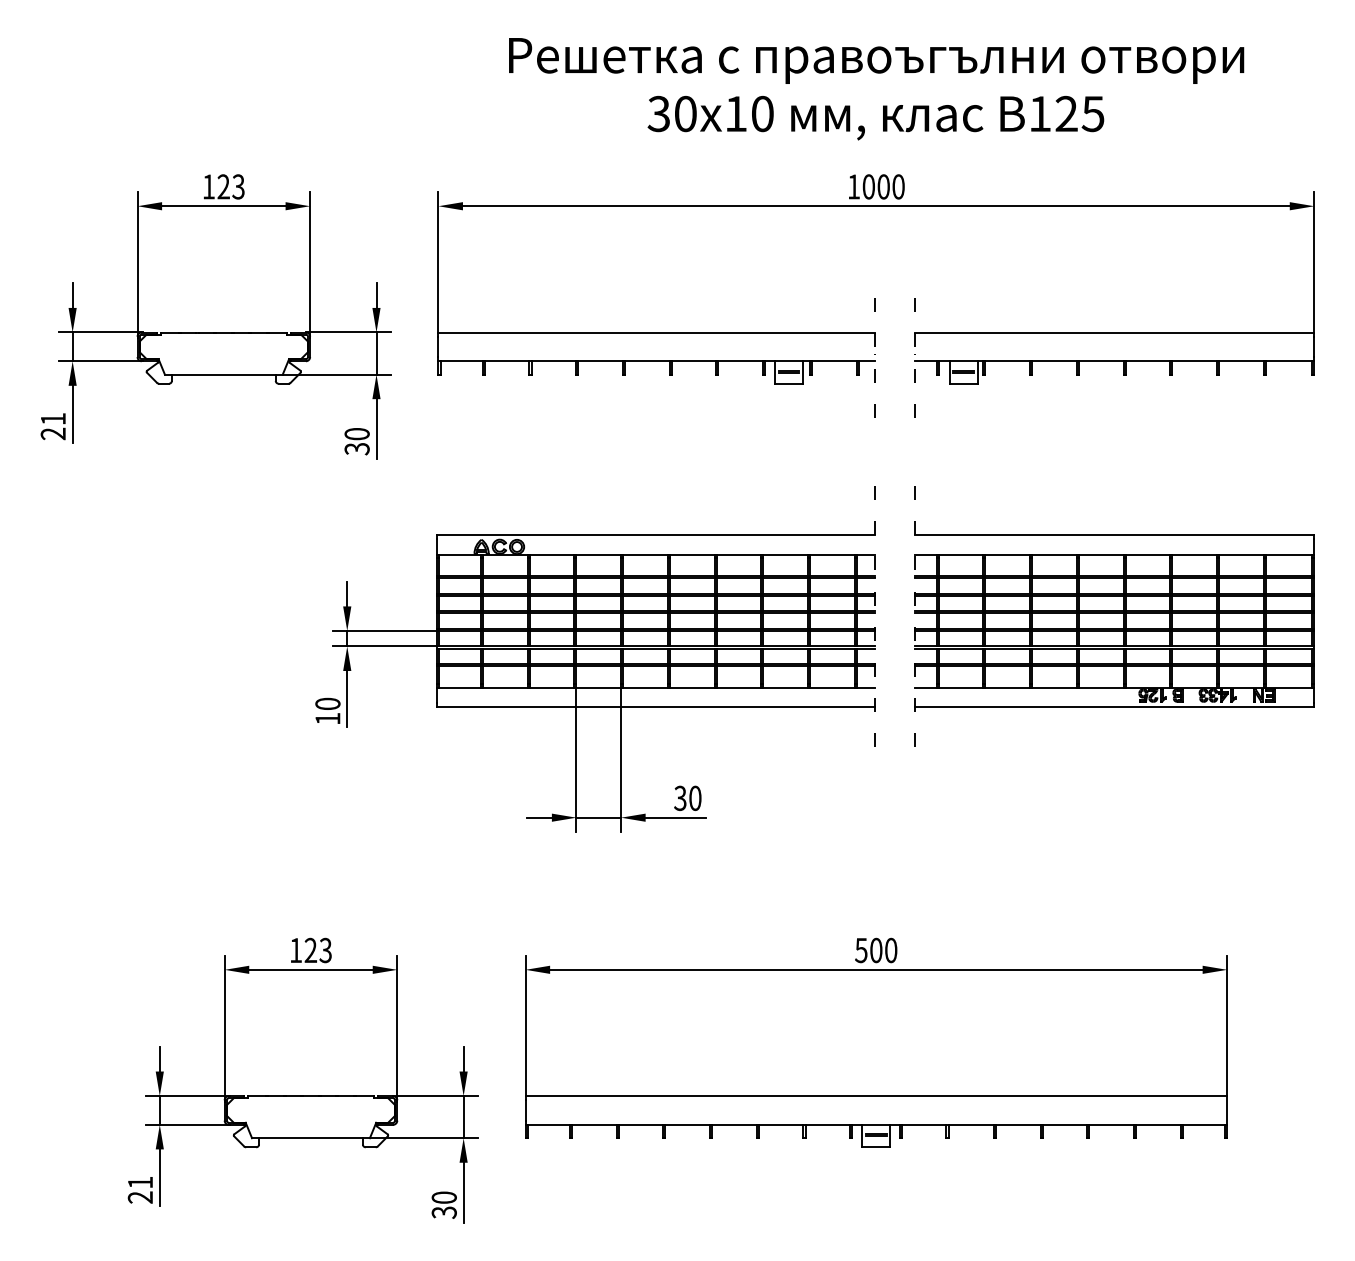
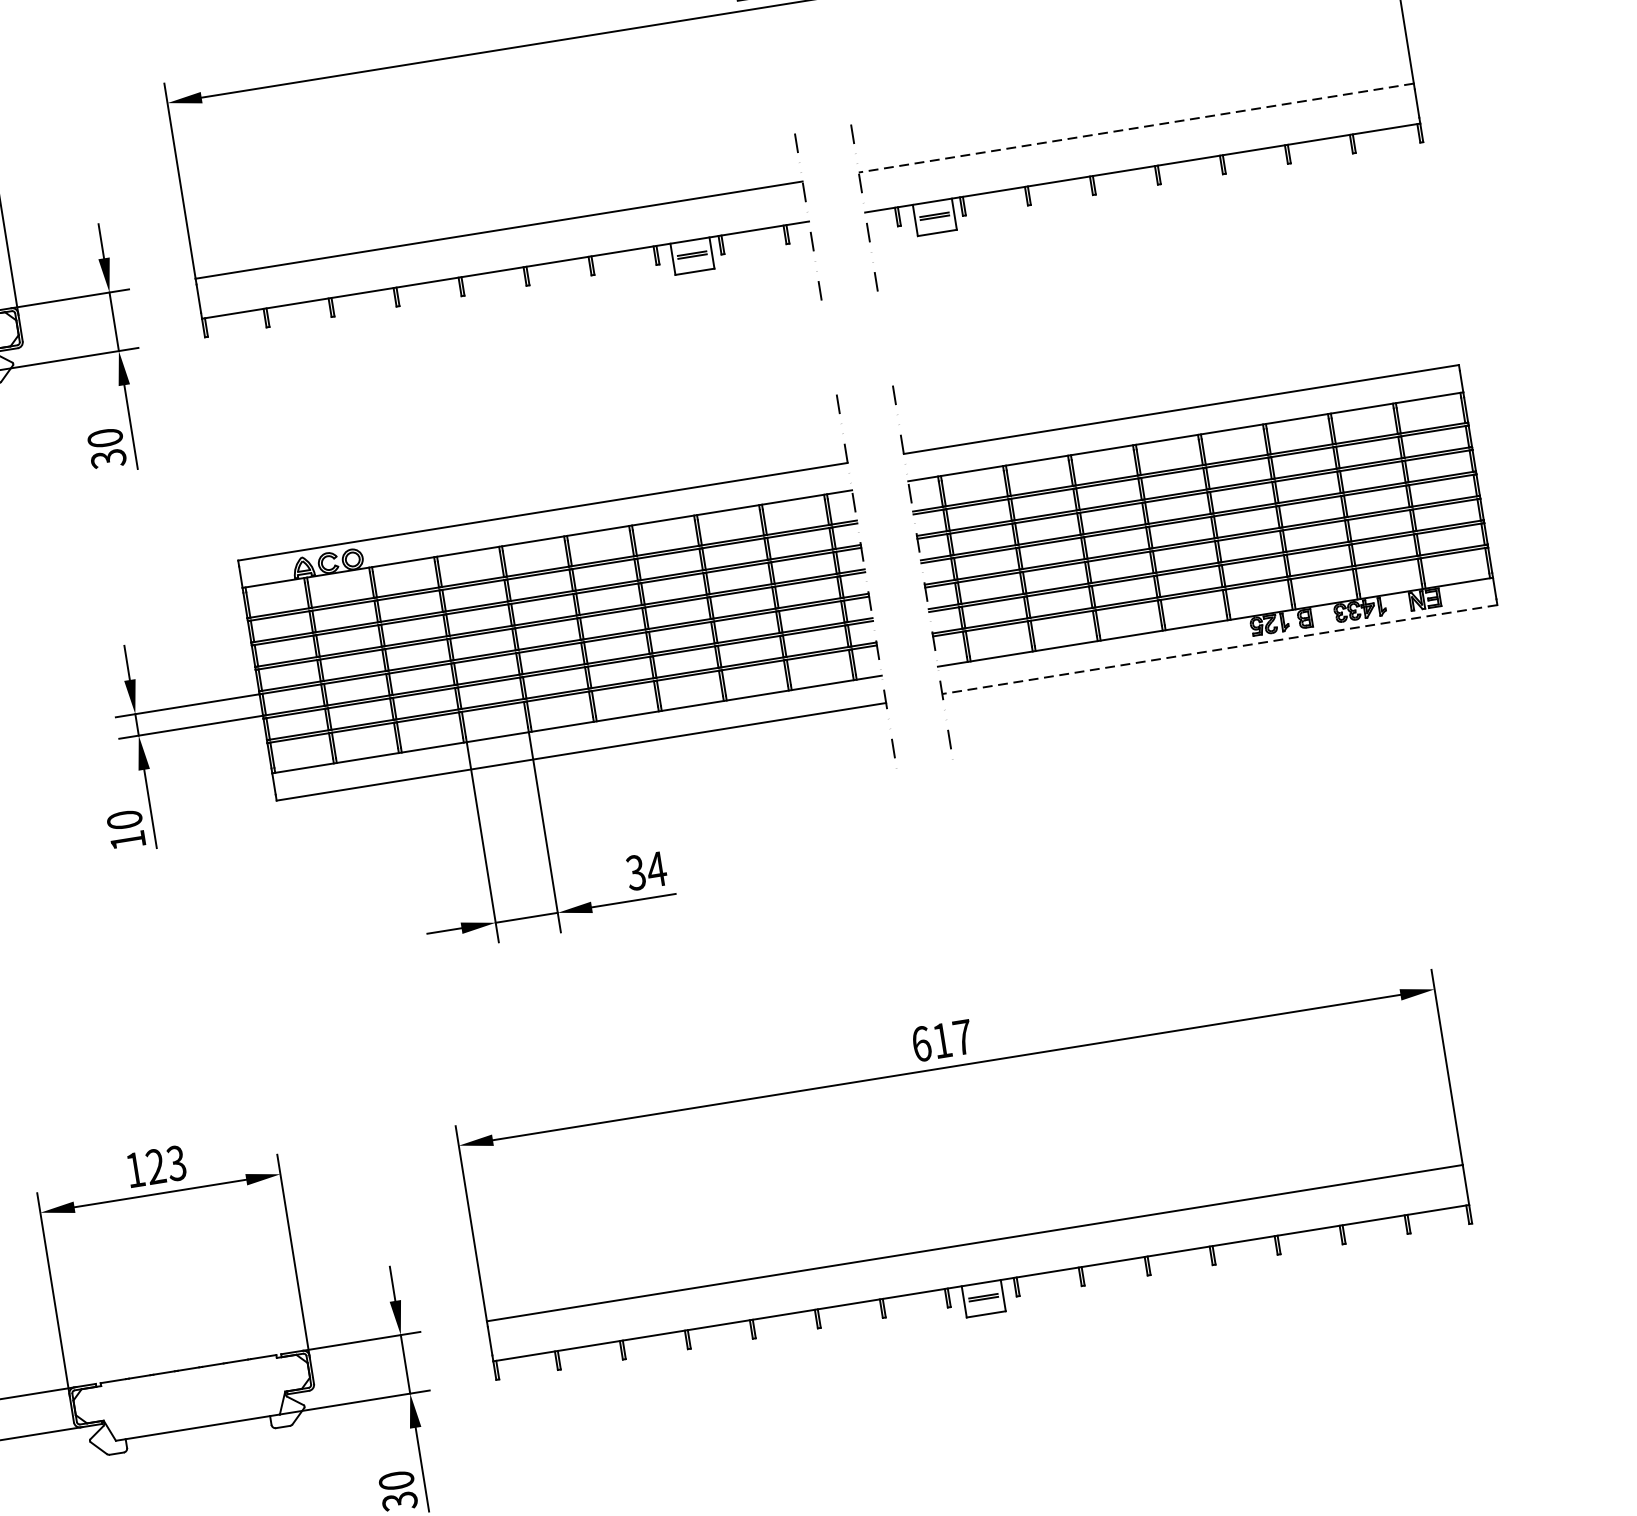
line: (1114, 332) -> (1135, 128), solid -> dashed
line: (1114, 707) -> (1219, 649), solid -> dashed
text: (694, 798) -> (655, 869), 30 -> 34
text: (876, 950) -> (942, 1040), 500 -> 617

